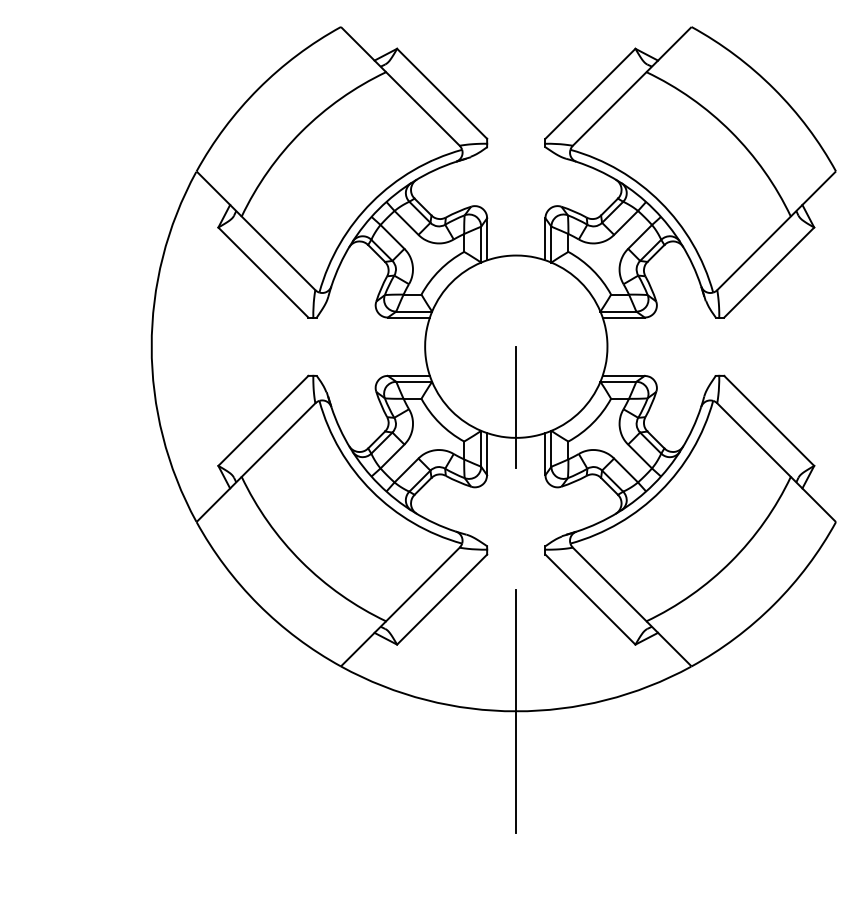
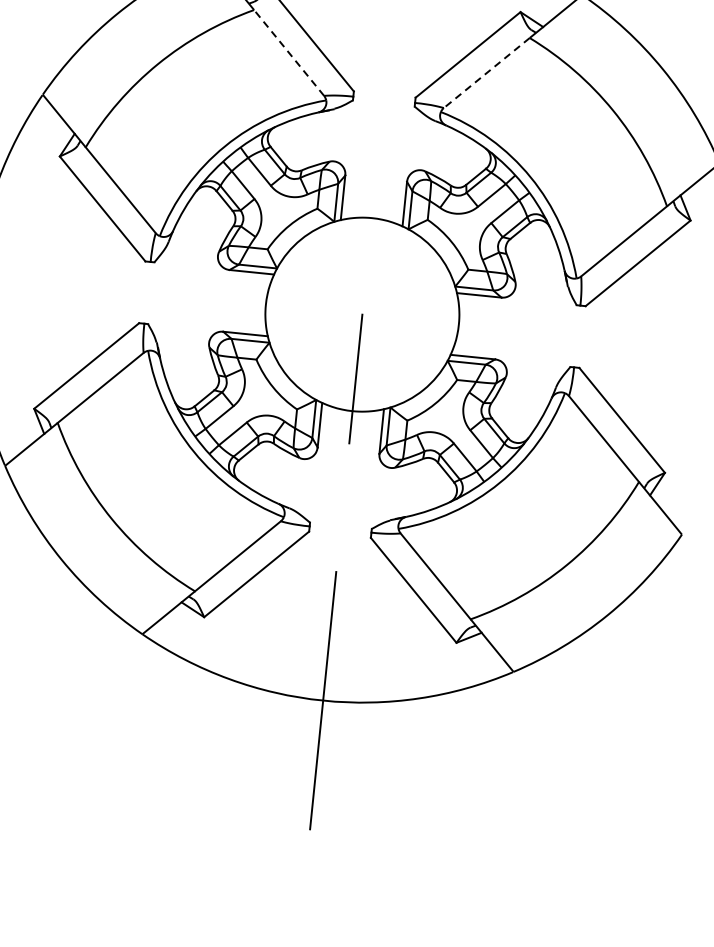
line: (422, 108) -> (288, 52), solid -> dashed
line: (609, 109) -> (486, 73), solid -> dashed

